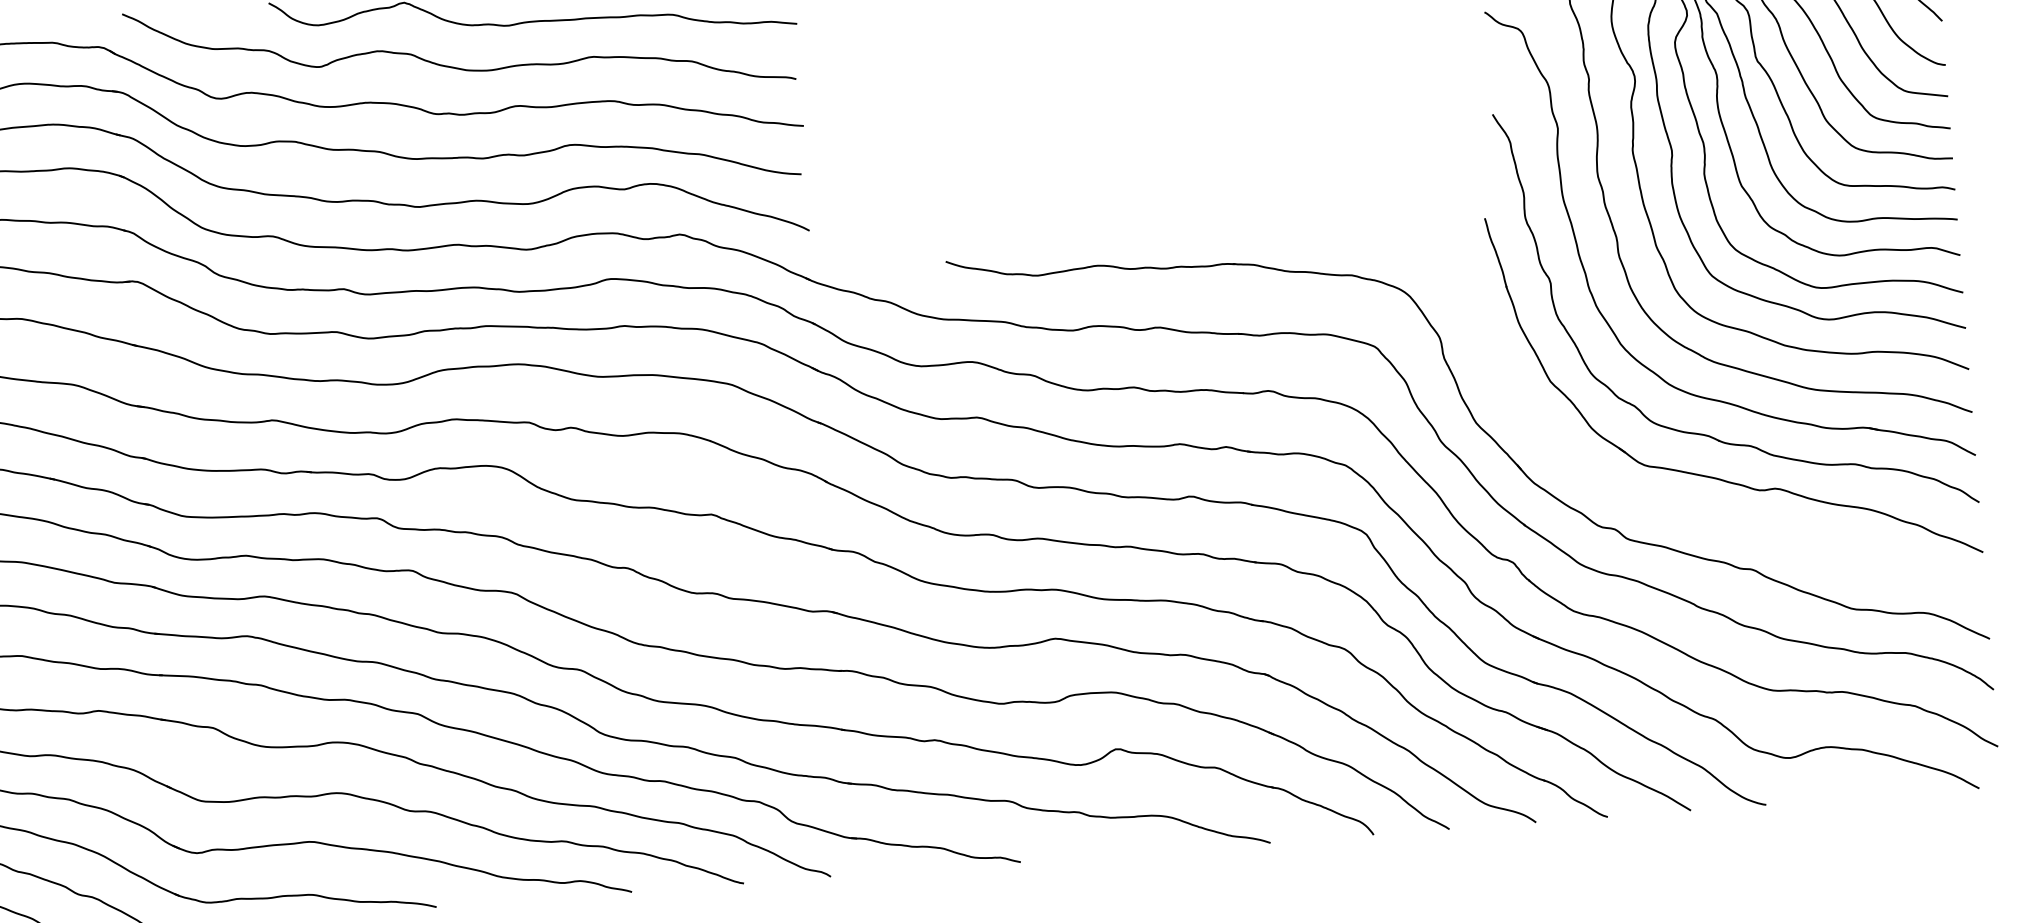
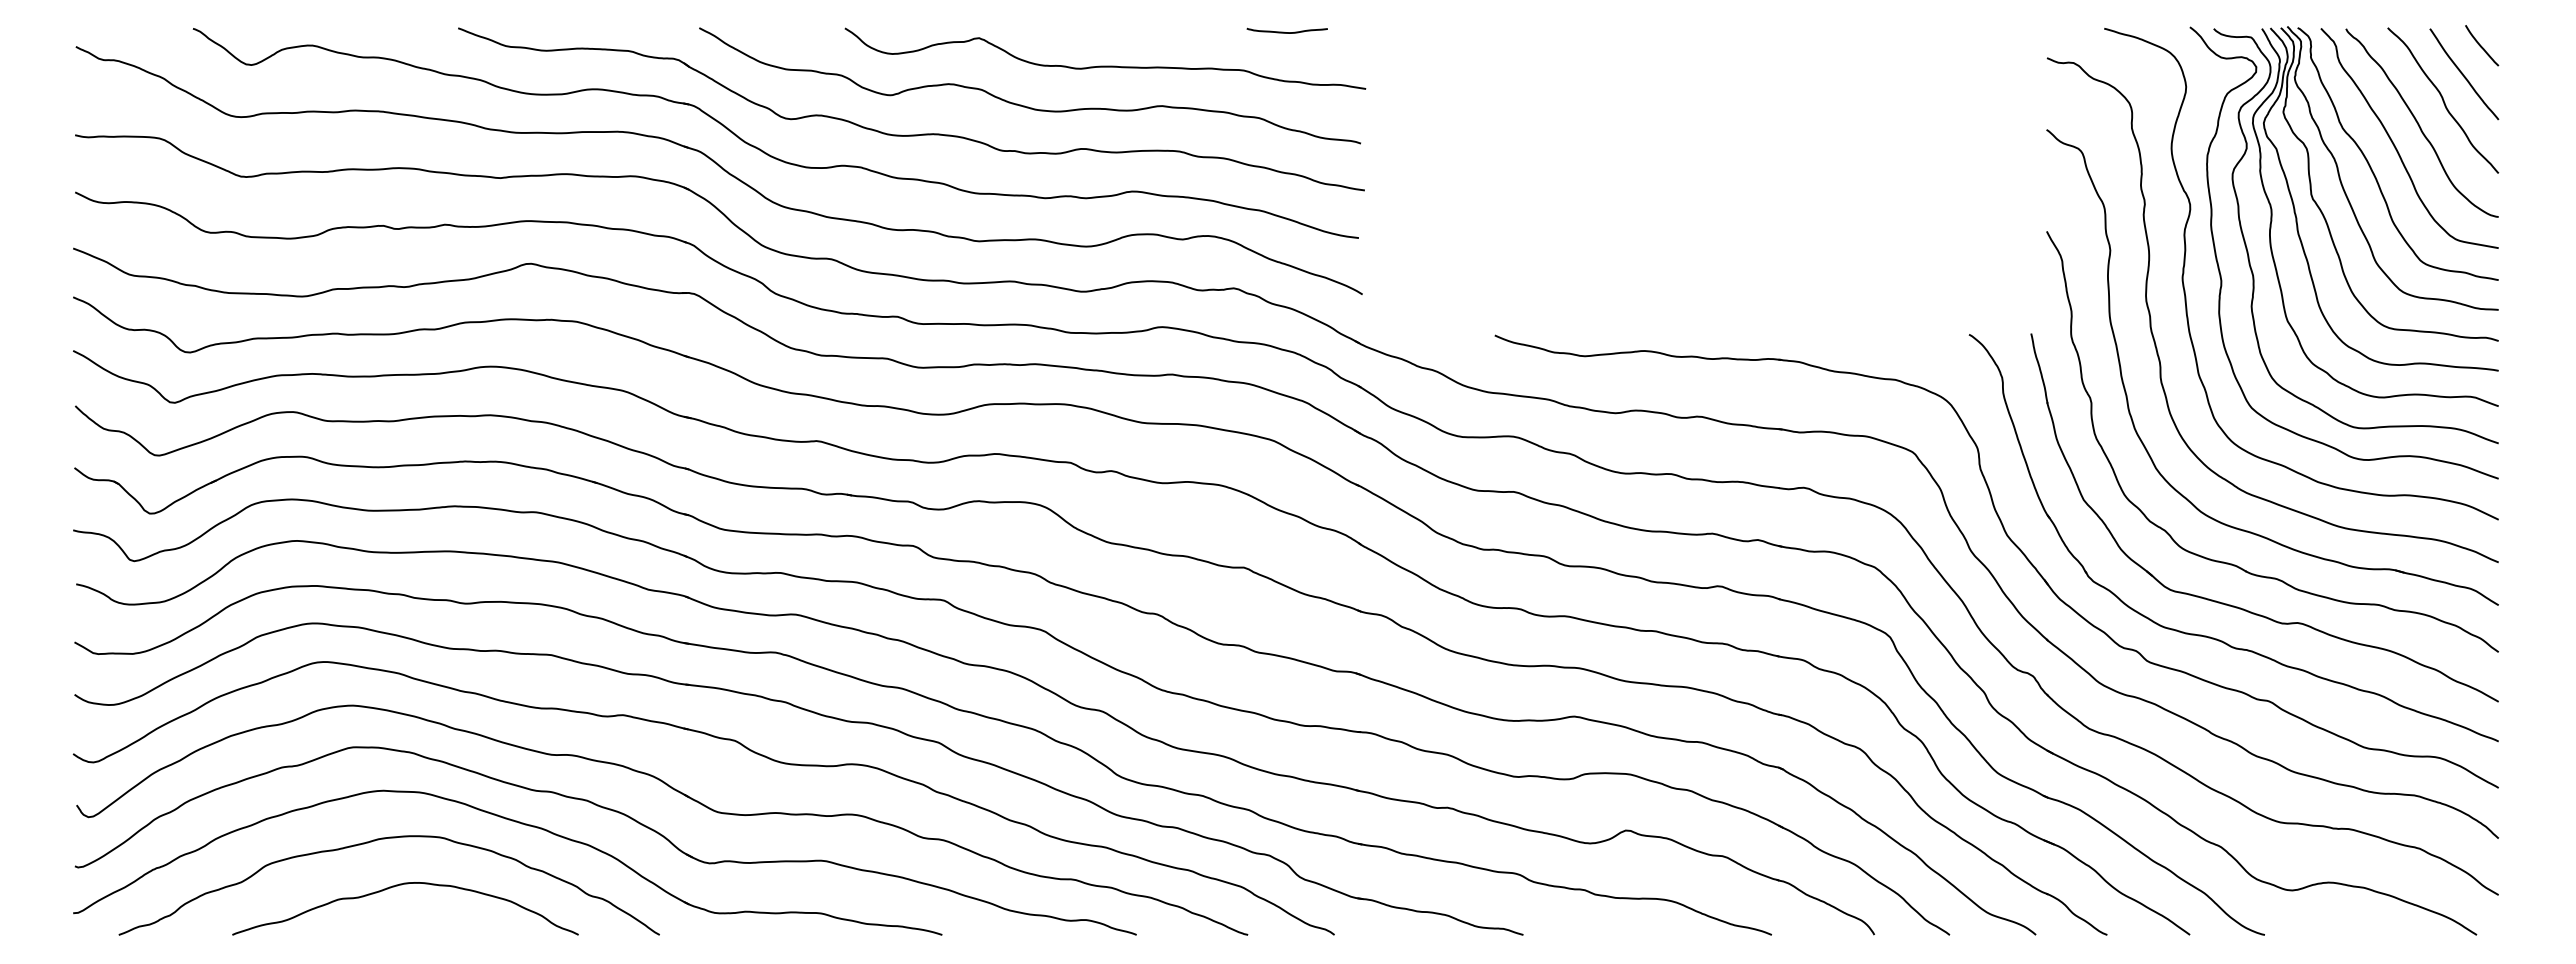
part: (1688, 508) -> (2210, 636), added

